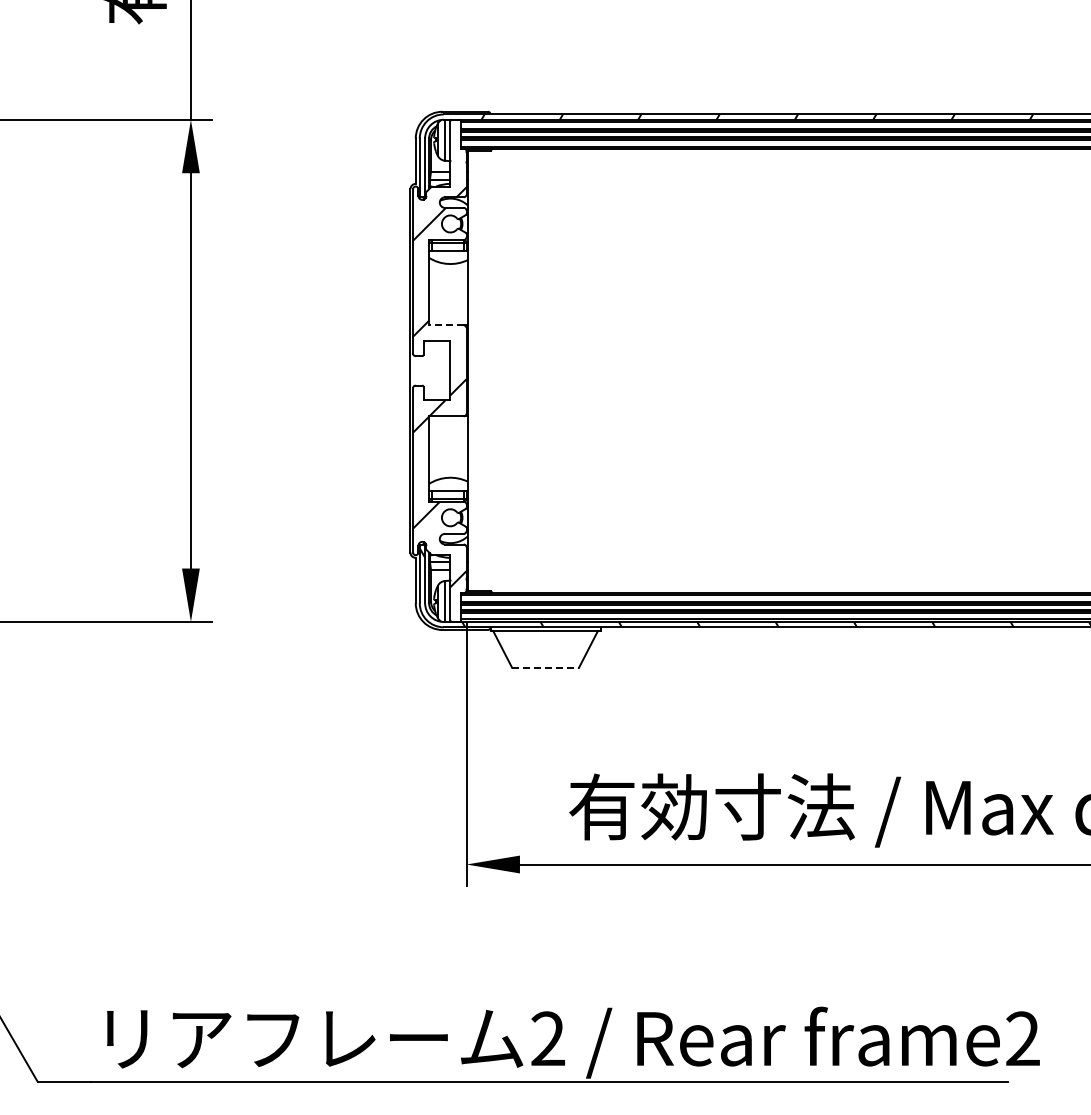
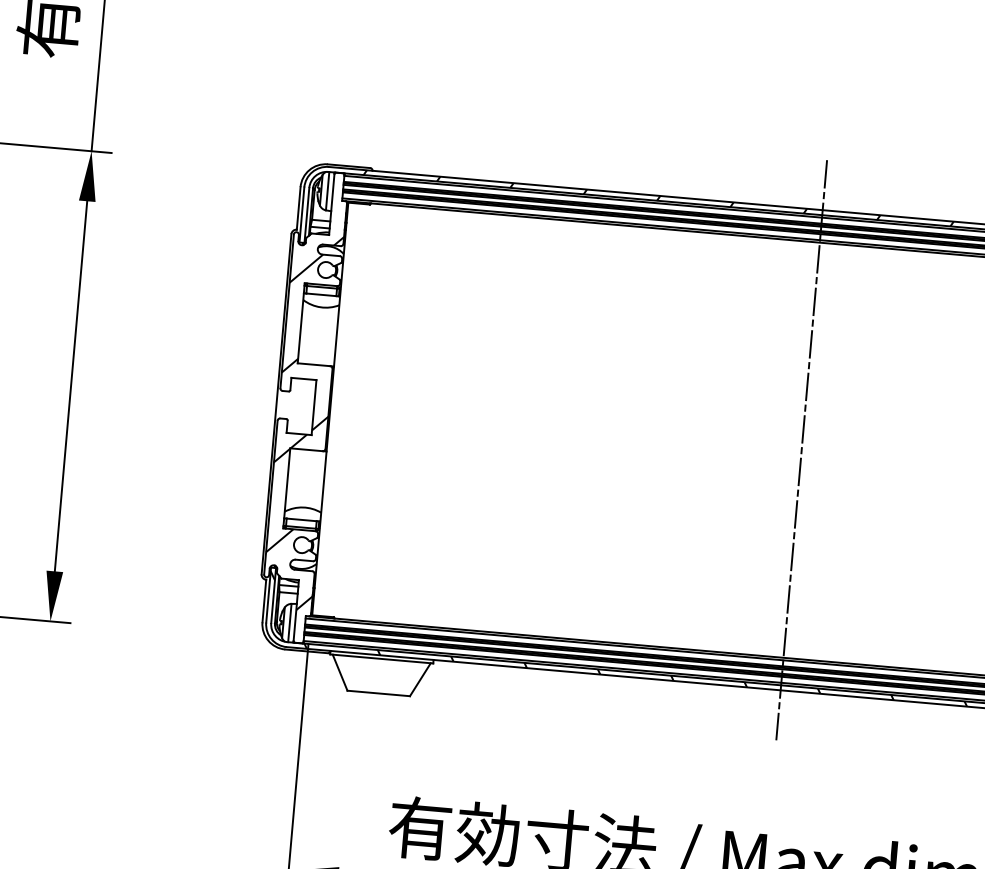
line: (445, 325) -> (313, 364), dashed -> solid
line: (971, 370) -> (801, 449), added
line: (546, 667) -> (379, 693), dashed -> solid

